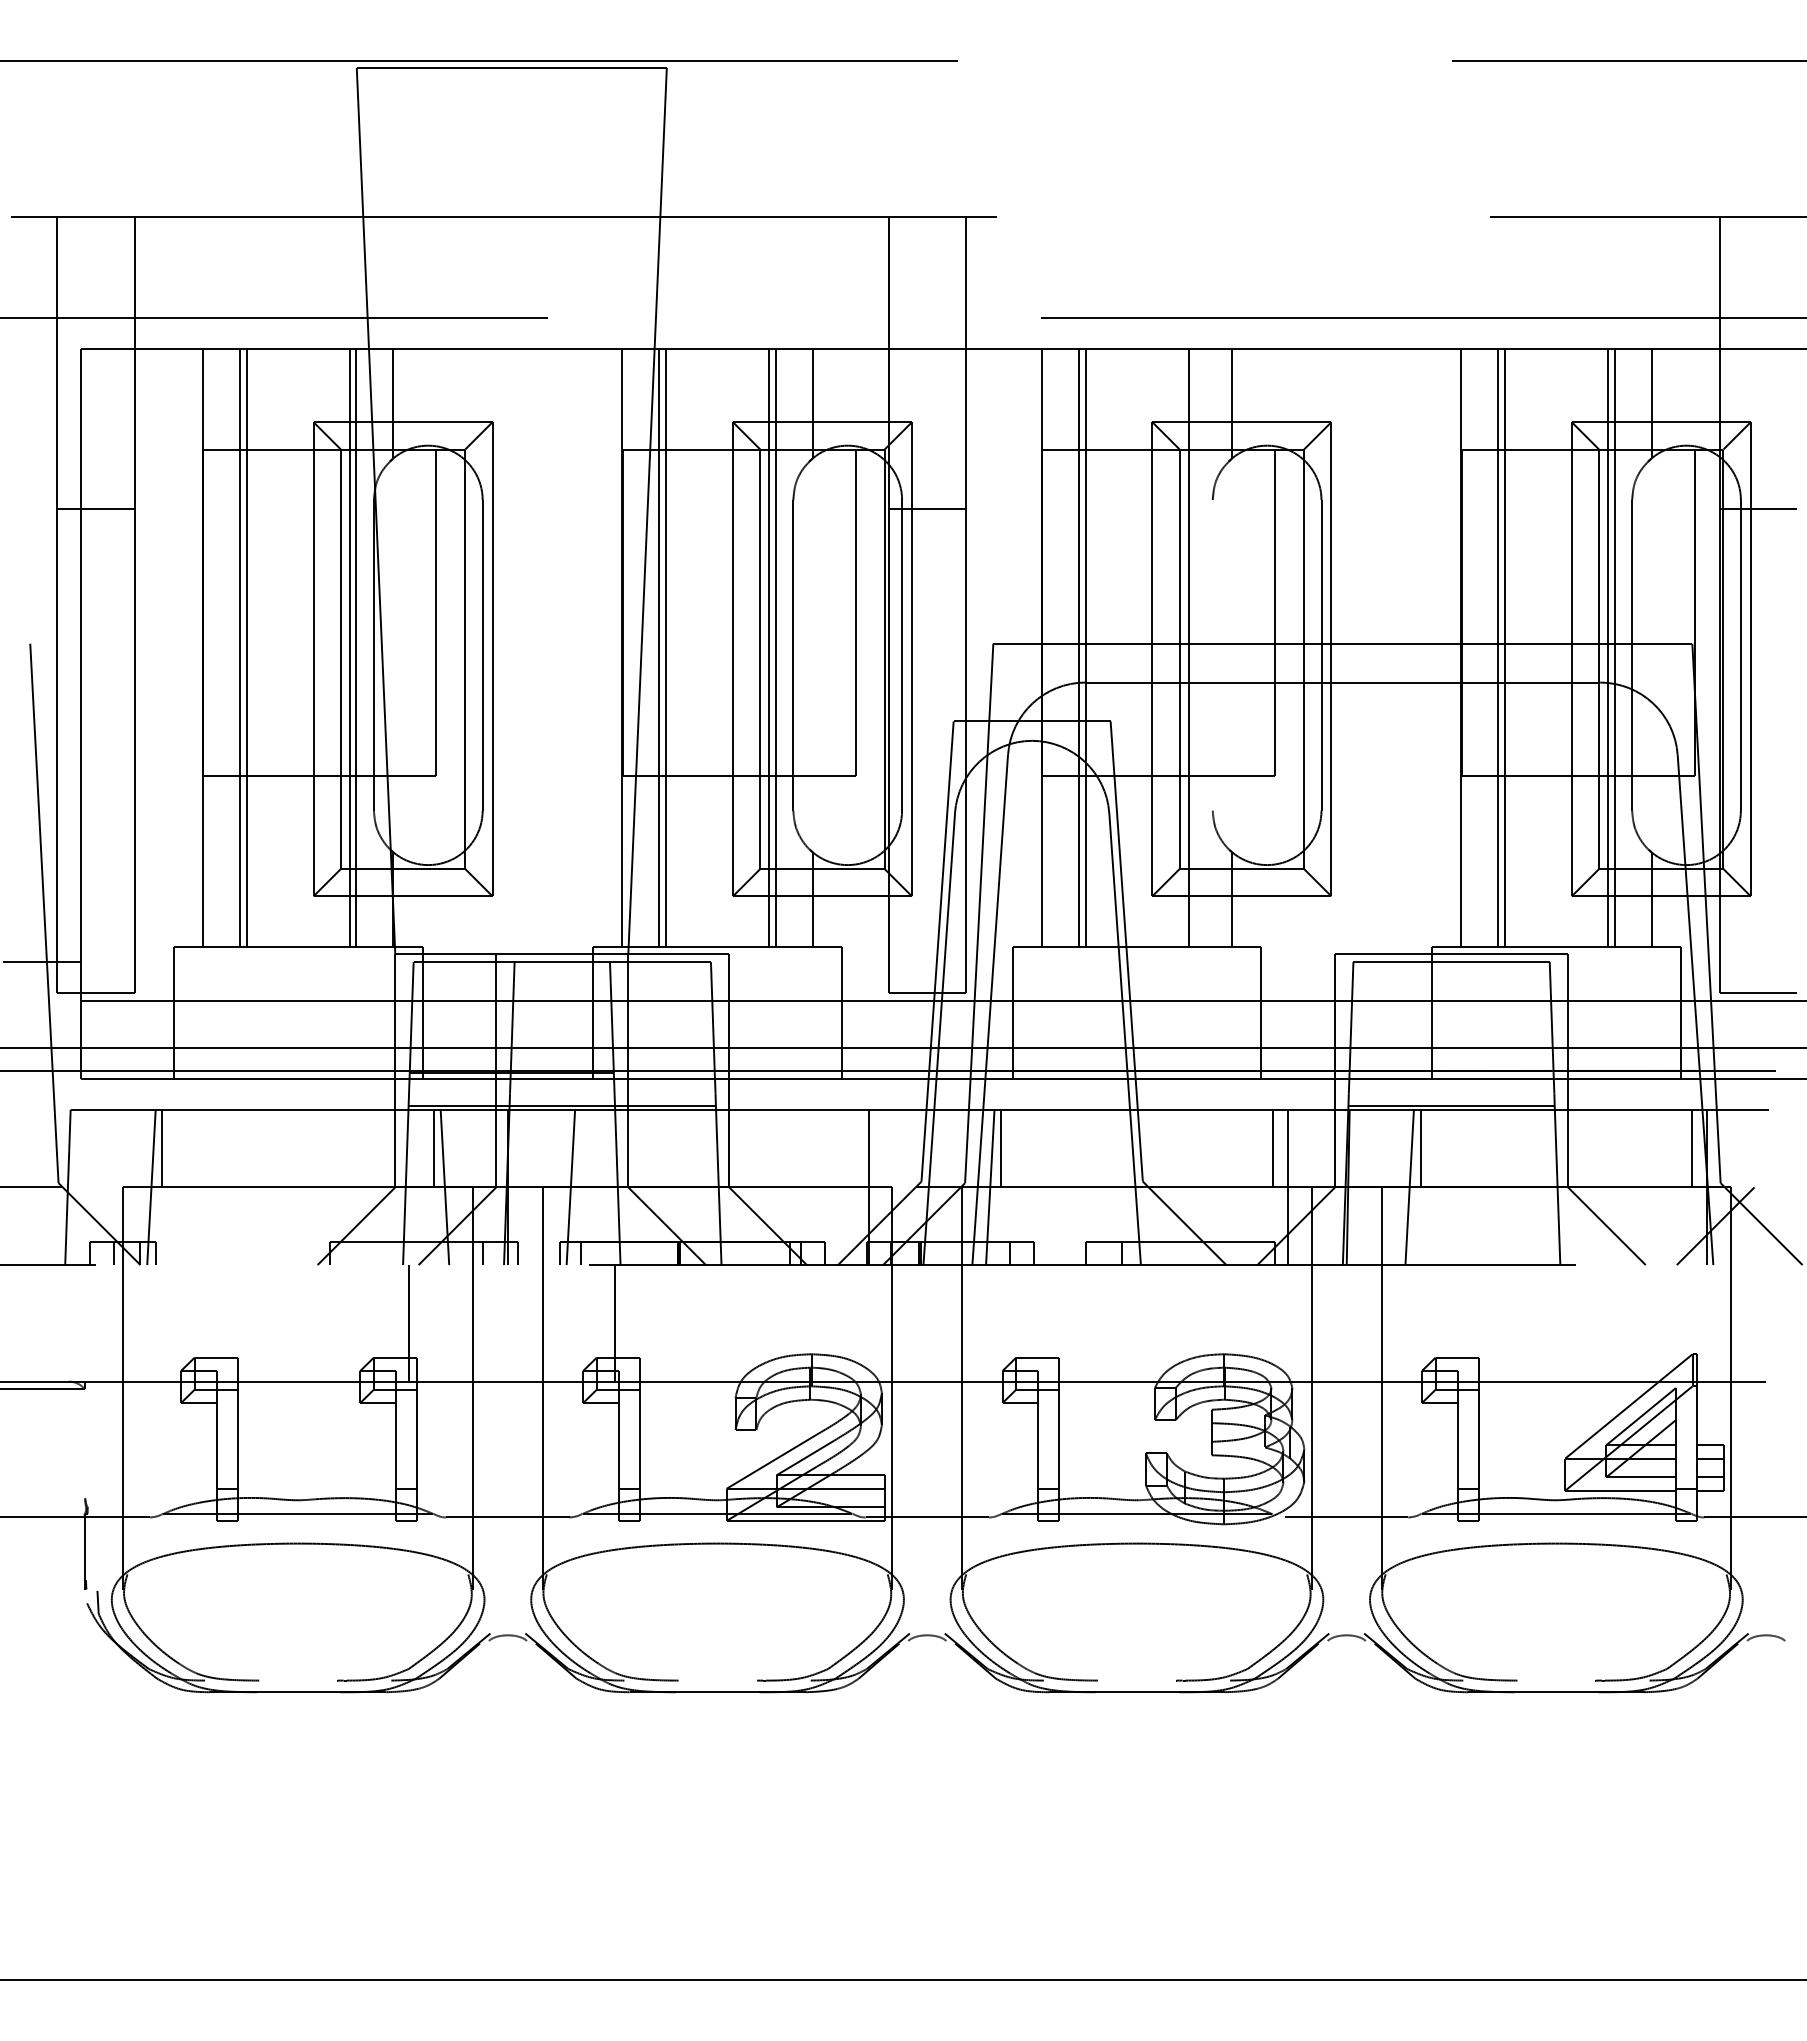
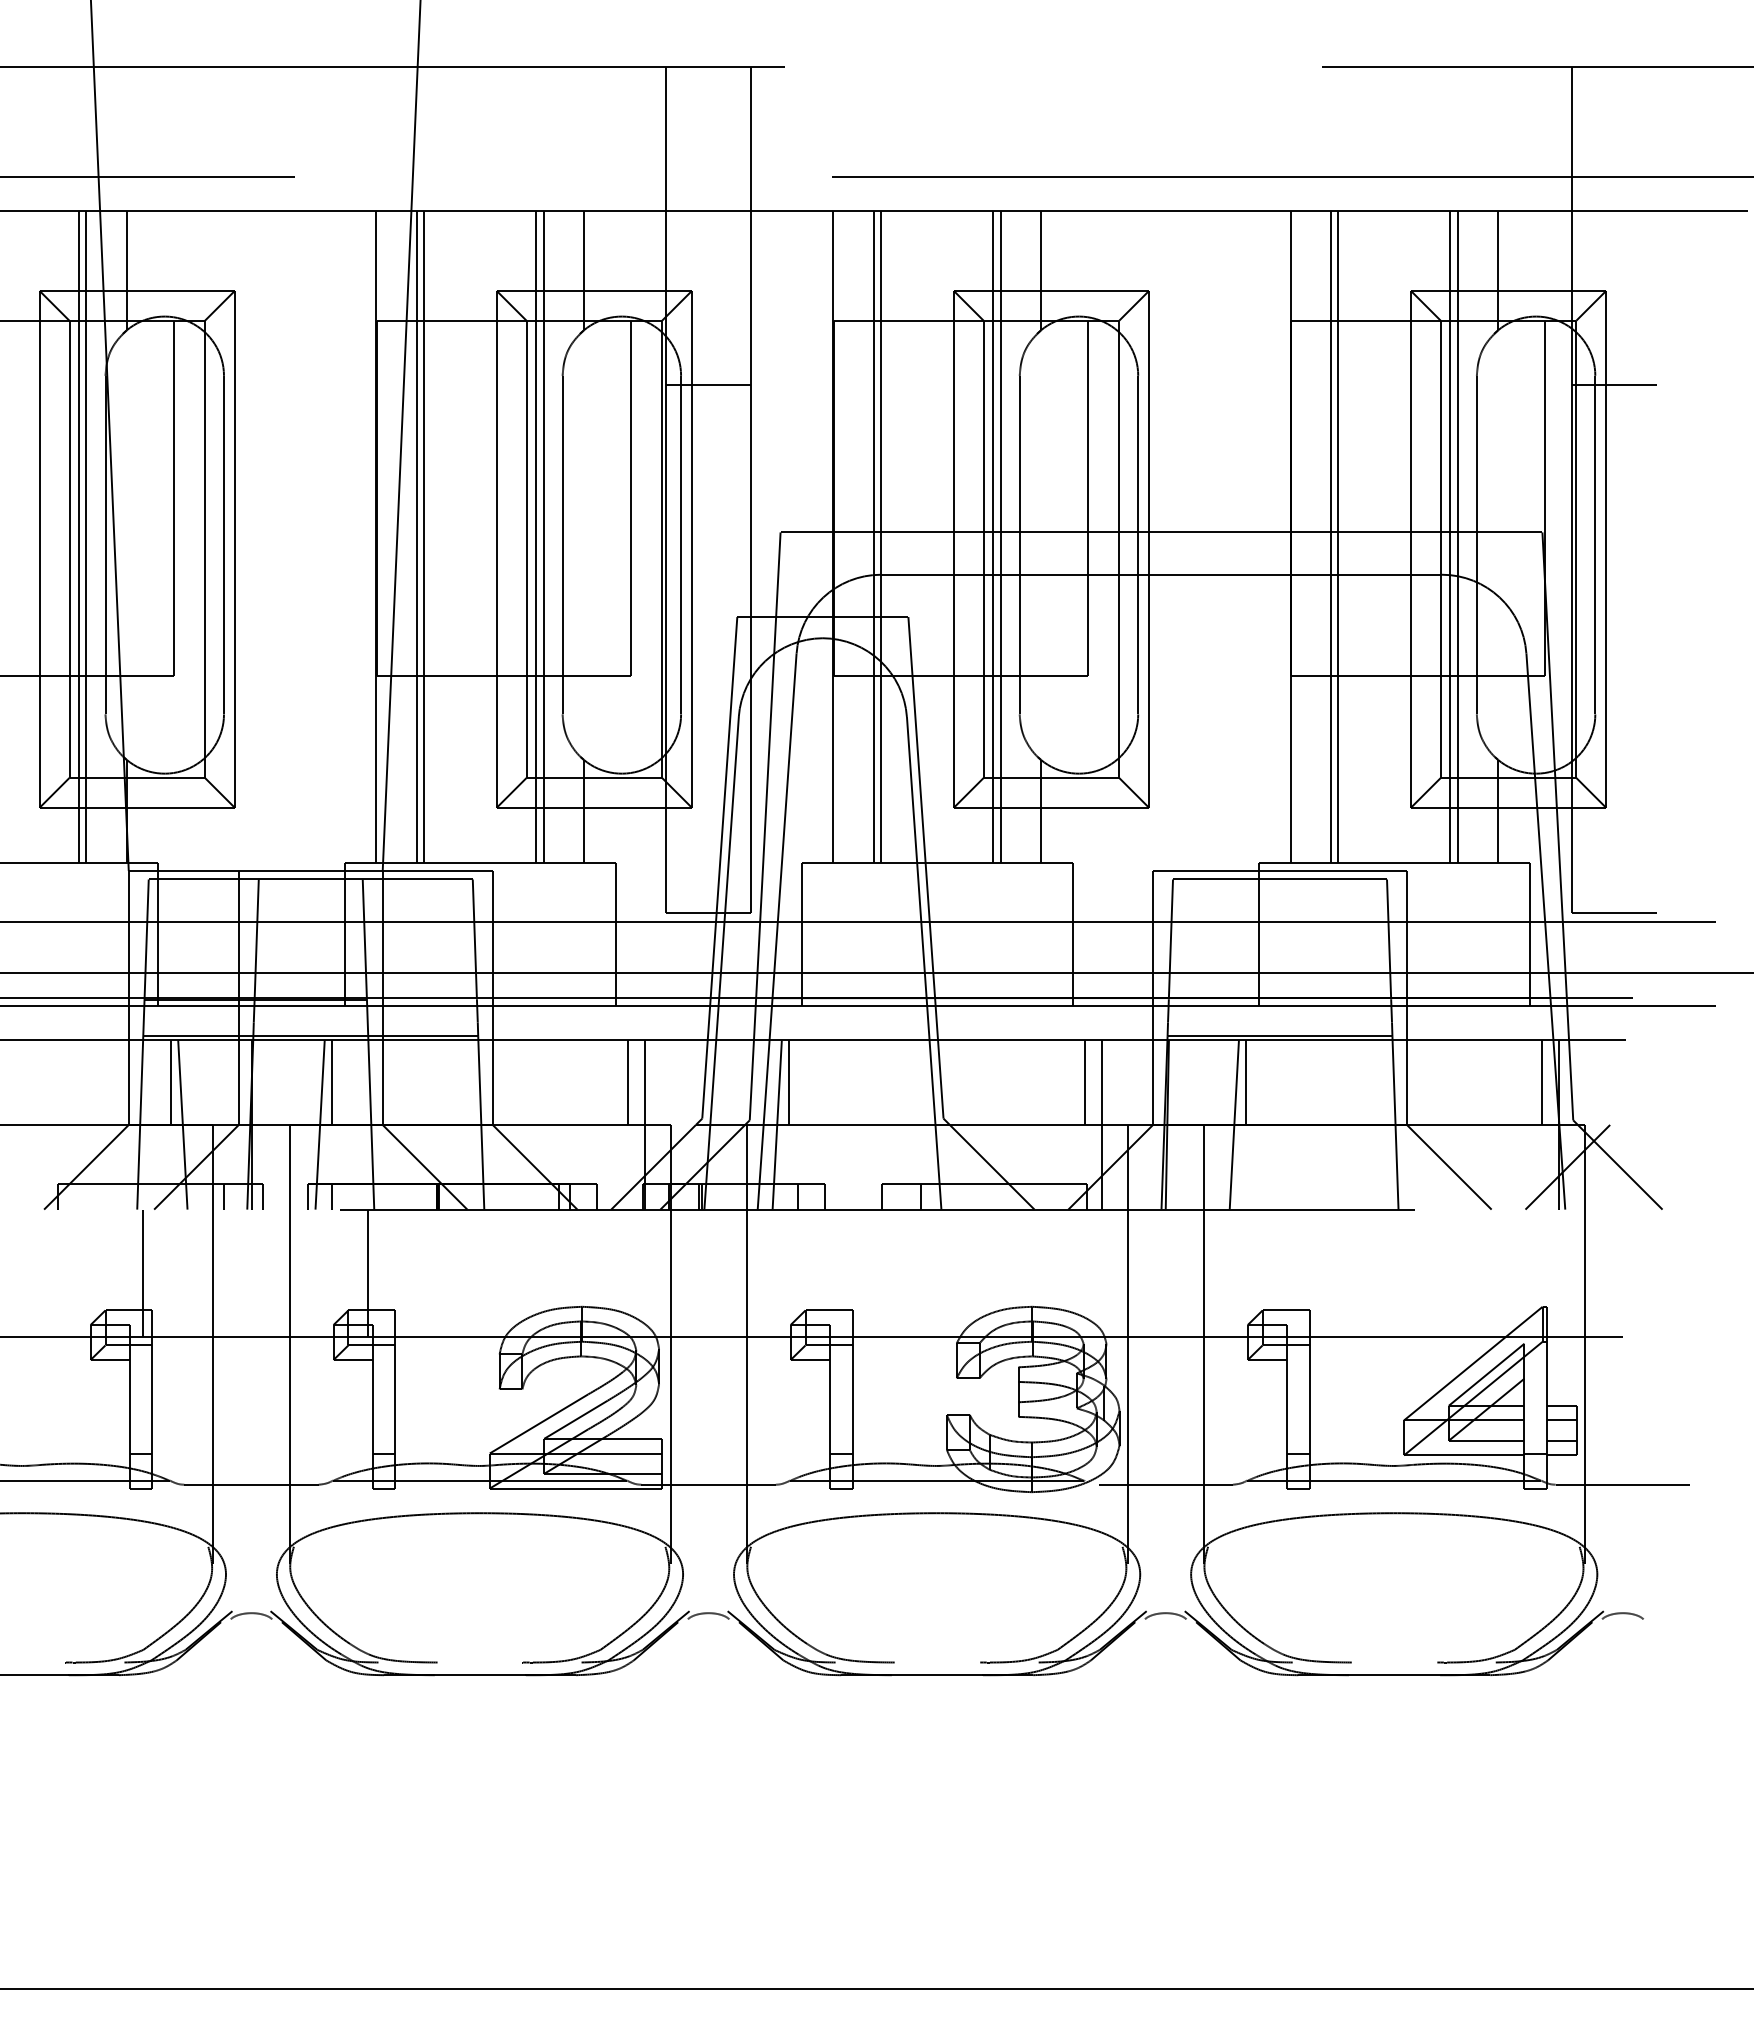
line: (1195, 647) -> (1000, 536), added
line: (1212, 655) -> (1019, 545), added
line: (581, 1148) -> (331, 1082), added
line: (853, 1148) -> (628, 1082), added

